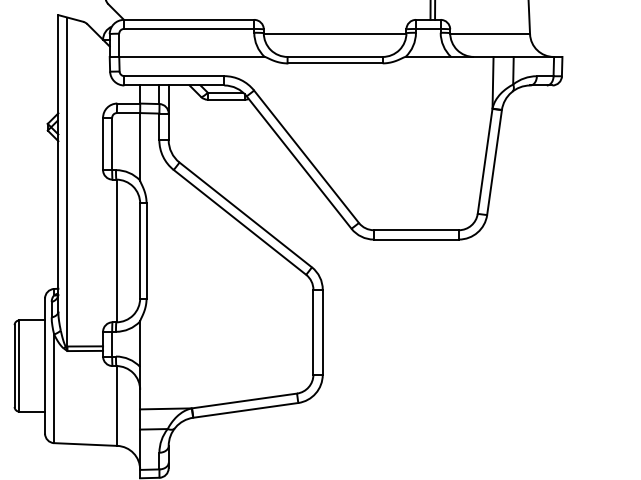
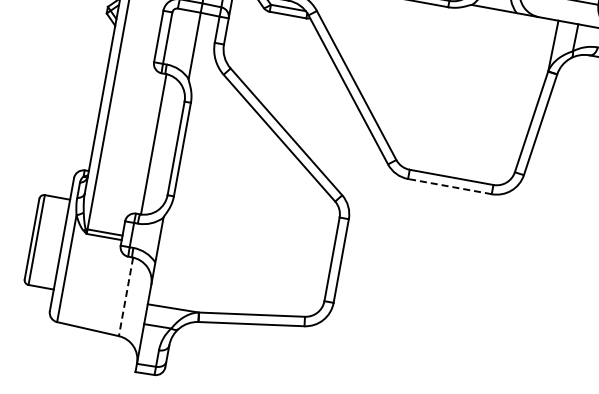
line: (416, 239) -> (450, 186), solid -> dashed
line: (117, 405) -> (126, 296), solid -> dashed

